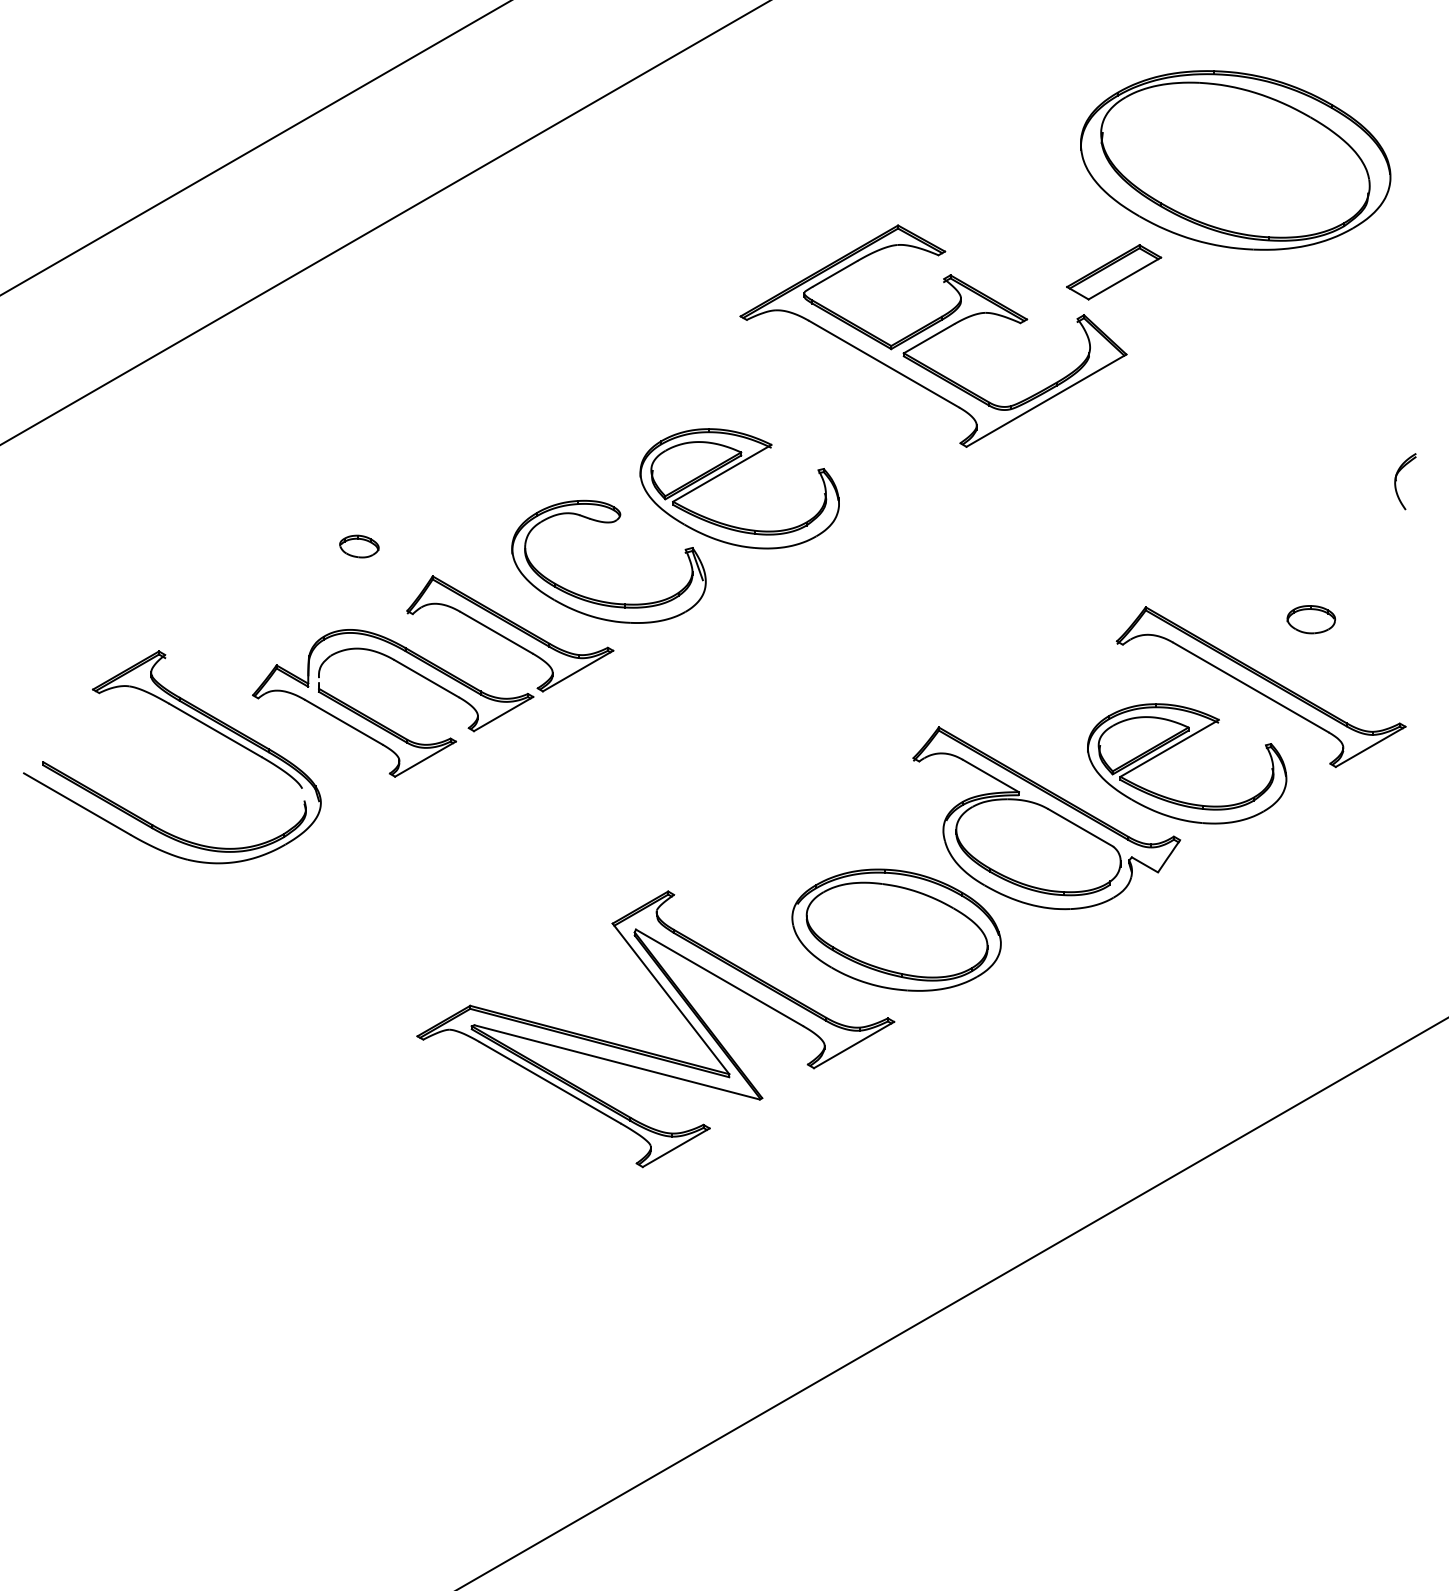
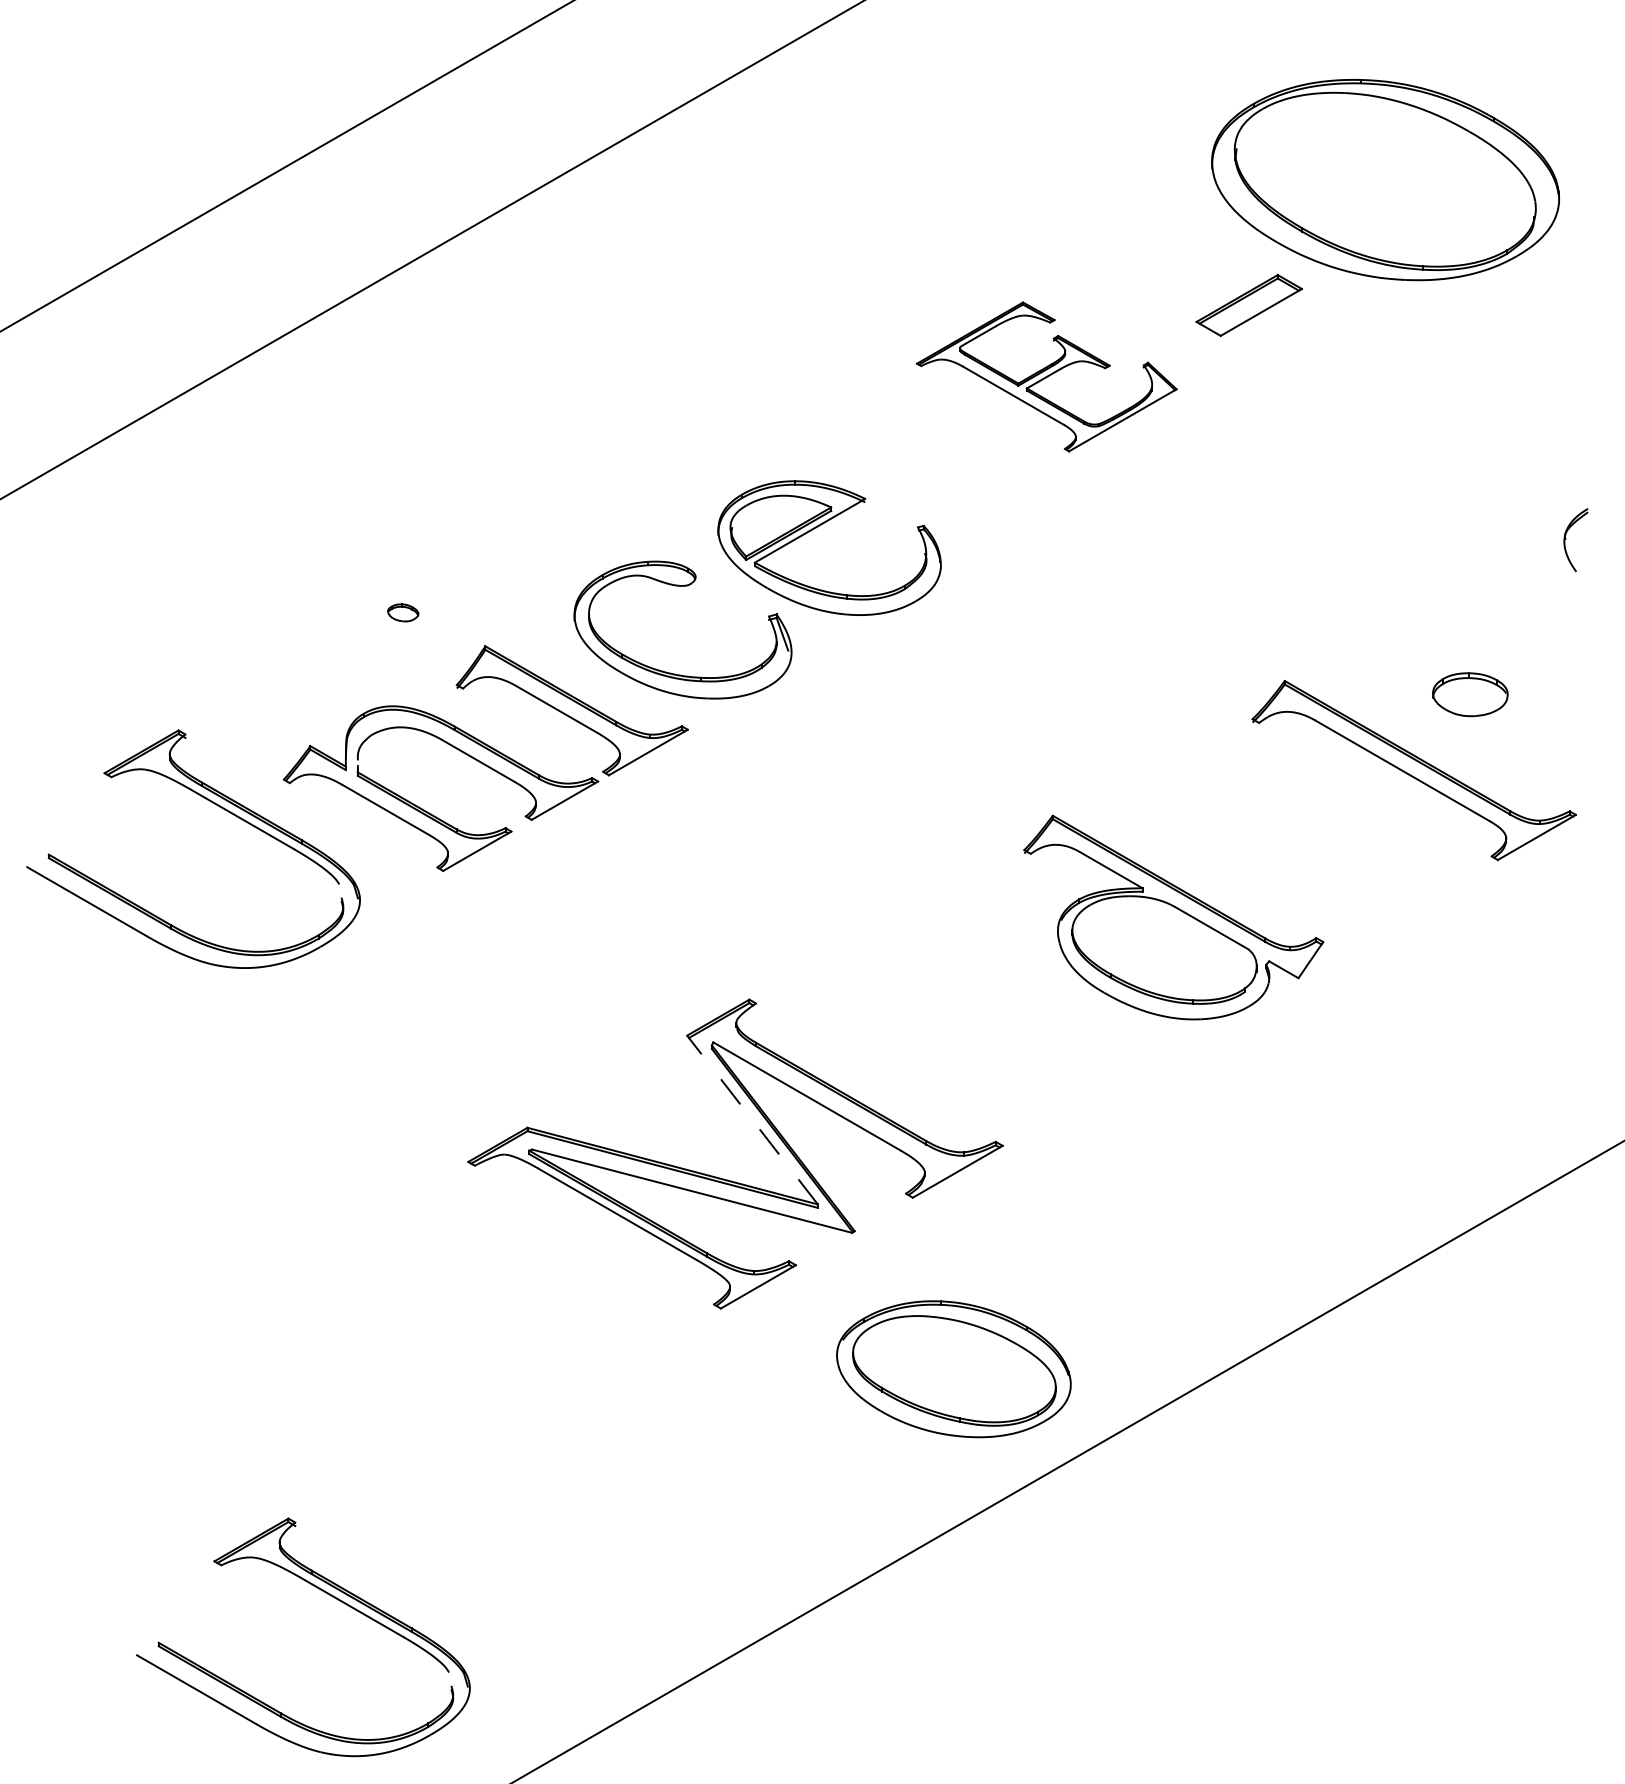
part: (933, 335) -> (1046, 376), size x0.6
part: (359, 546) -> (403, 612), size x0.7
part: (1311, 619) -> (1470, 694), size x1.4
part: (1175, 746) -> (1318, 837), removed
part: (896, 929) -> (953, 1368), moved
line: (670, 998) -> (751, 1119), solid -> dashed
part: (290, 1421) -> (325, 1593), added

